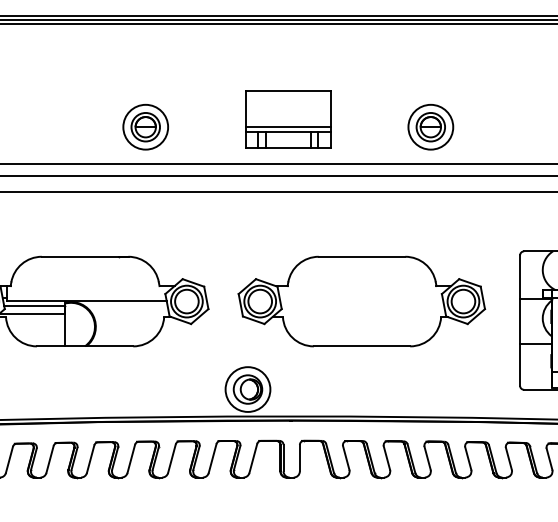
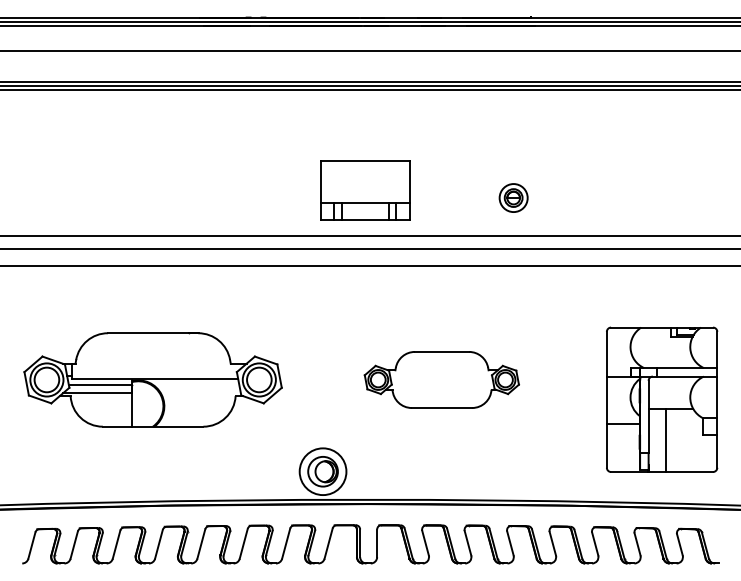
part: (145, 126) -> (216, 197), removed
part: (430, 126) -> (513, 197), size x0.6
line: (287, 127) -> (364, 198), removed
part: (361, 301) -> (441, 379), size x0.6

